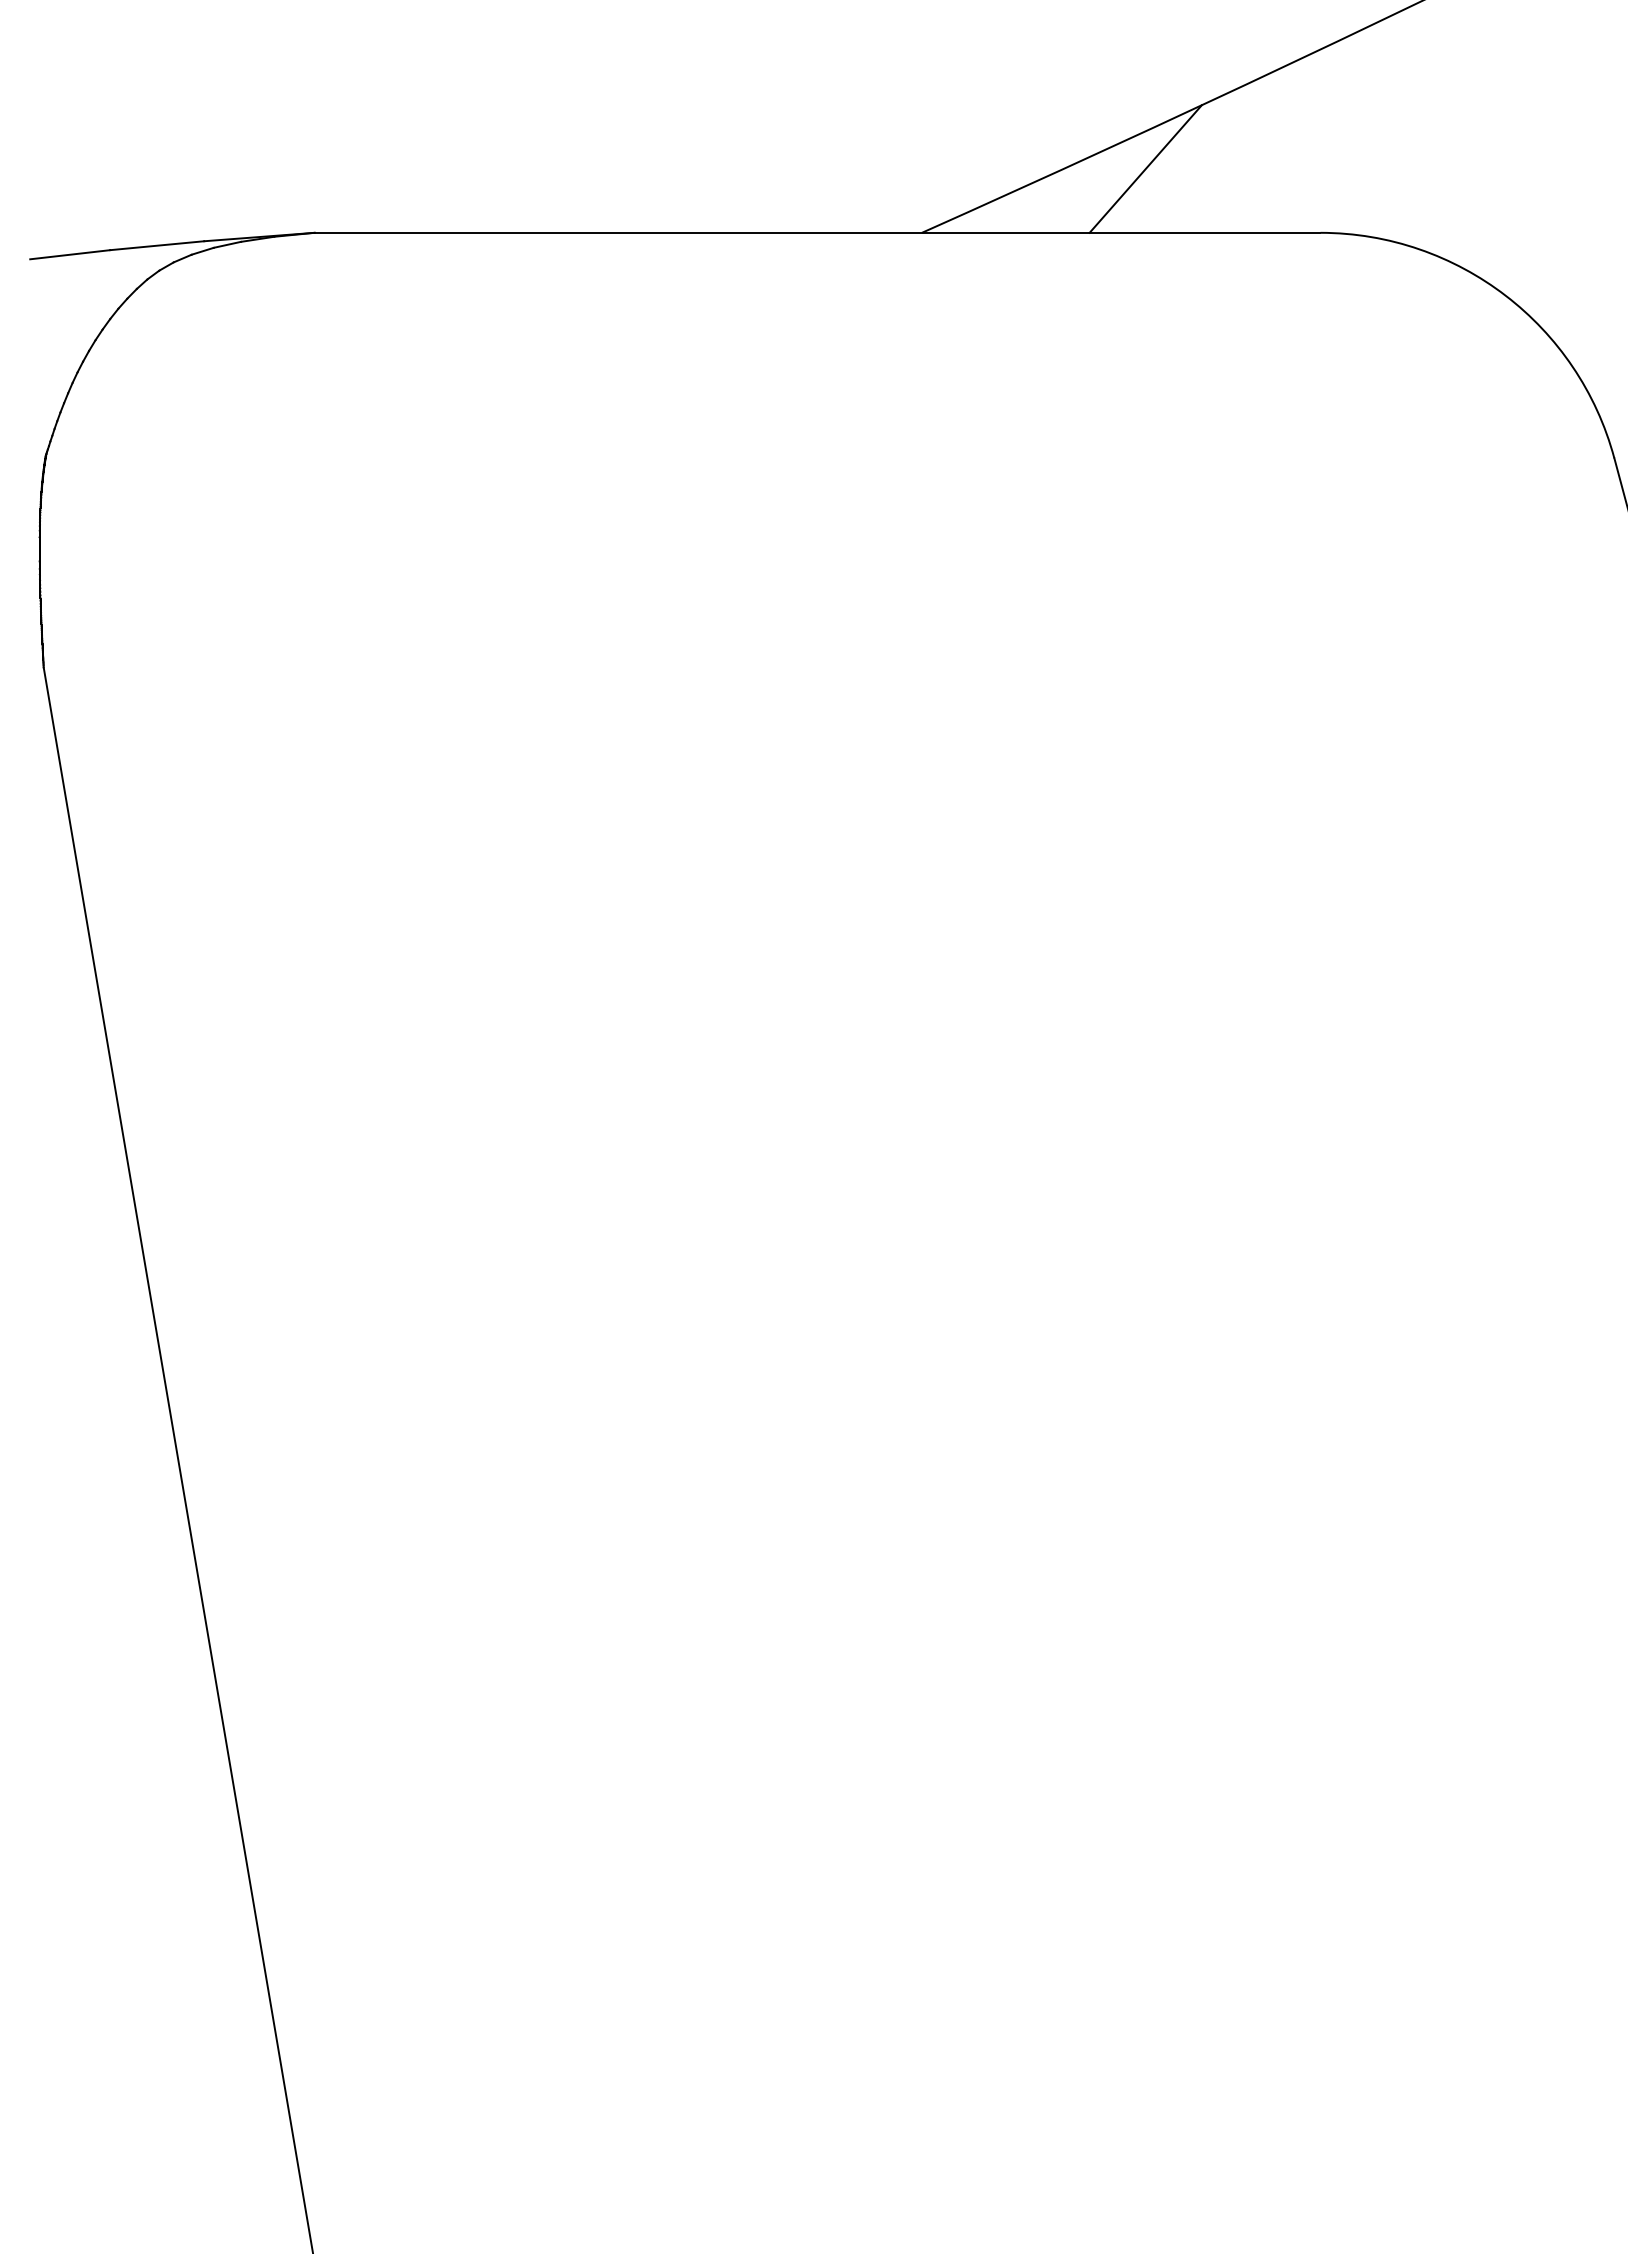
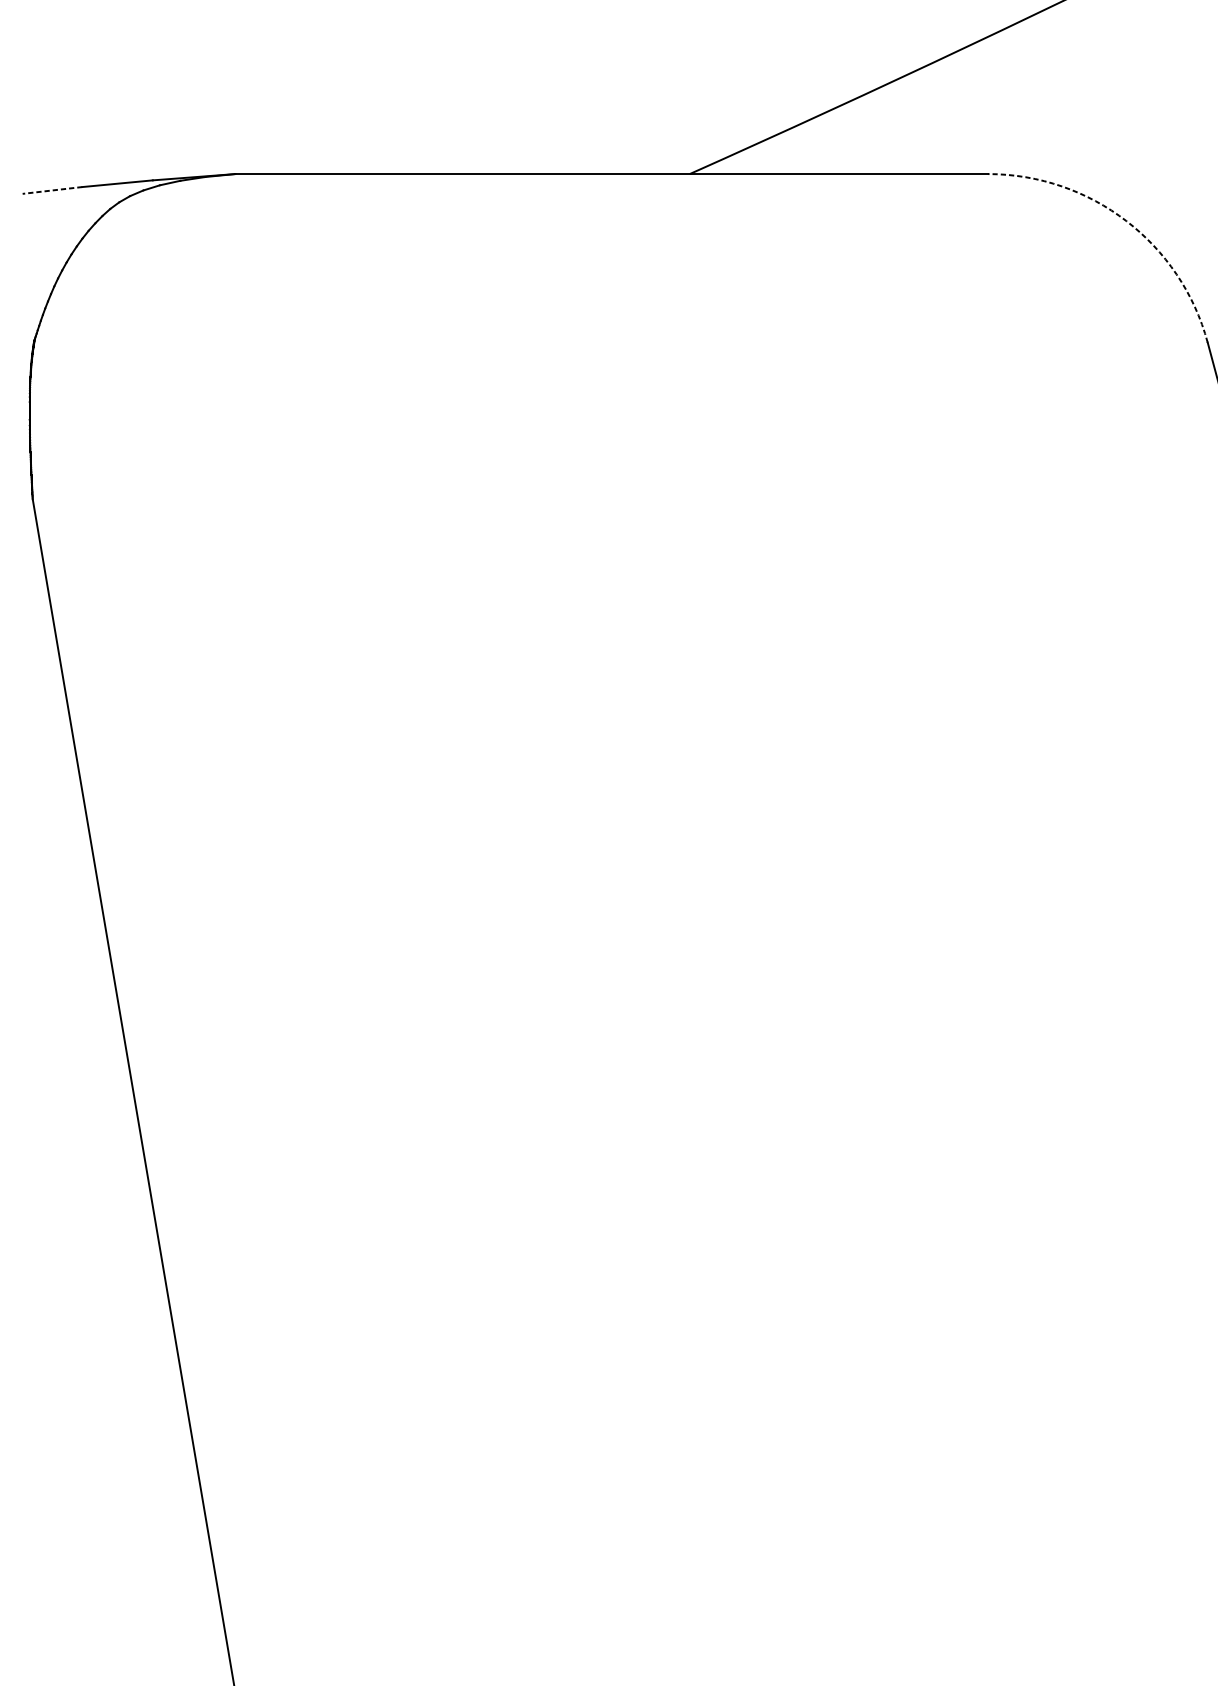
line: (1145, 168) -> (856, 125), removed
line: (69, 254) -> (52, 190), solid -> dashed
arc: (1505, 295) -> (1126, 220), solid -> dashed

